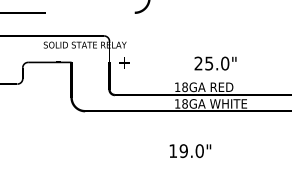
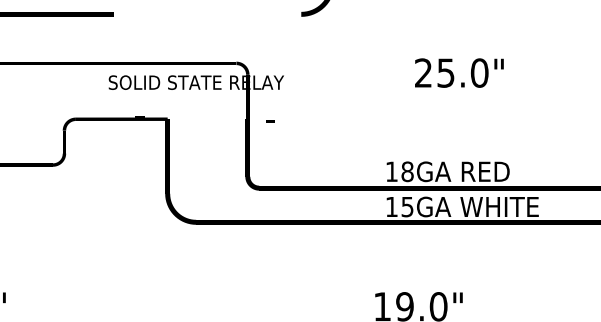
text: (123, 62) -> (277, 119), + -> -
text: (215, 63) -> (459, 72), moved
text: (184, 103) -> (406, 206), 18GA -> 15GA

